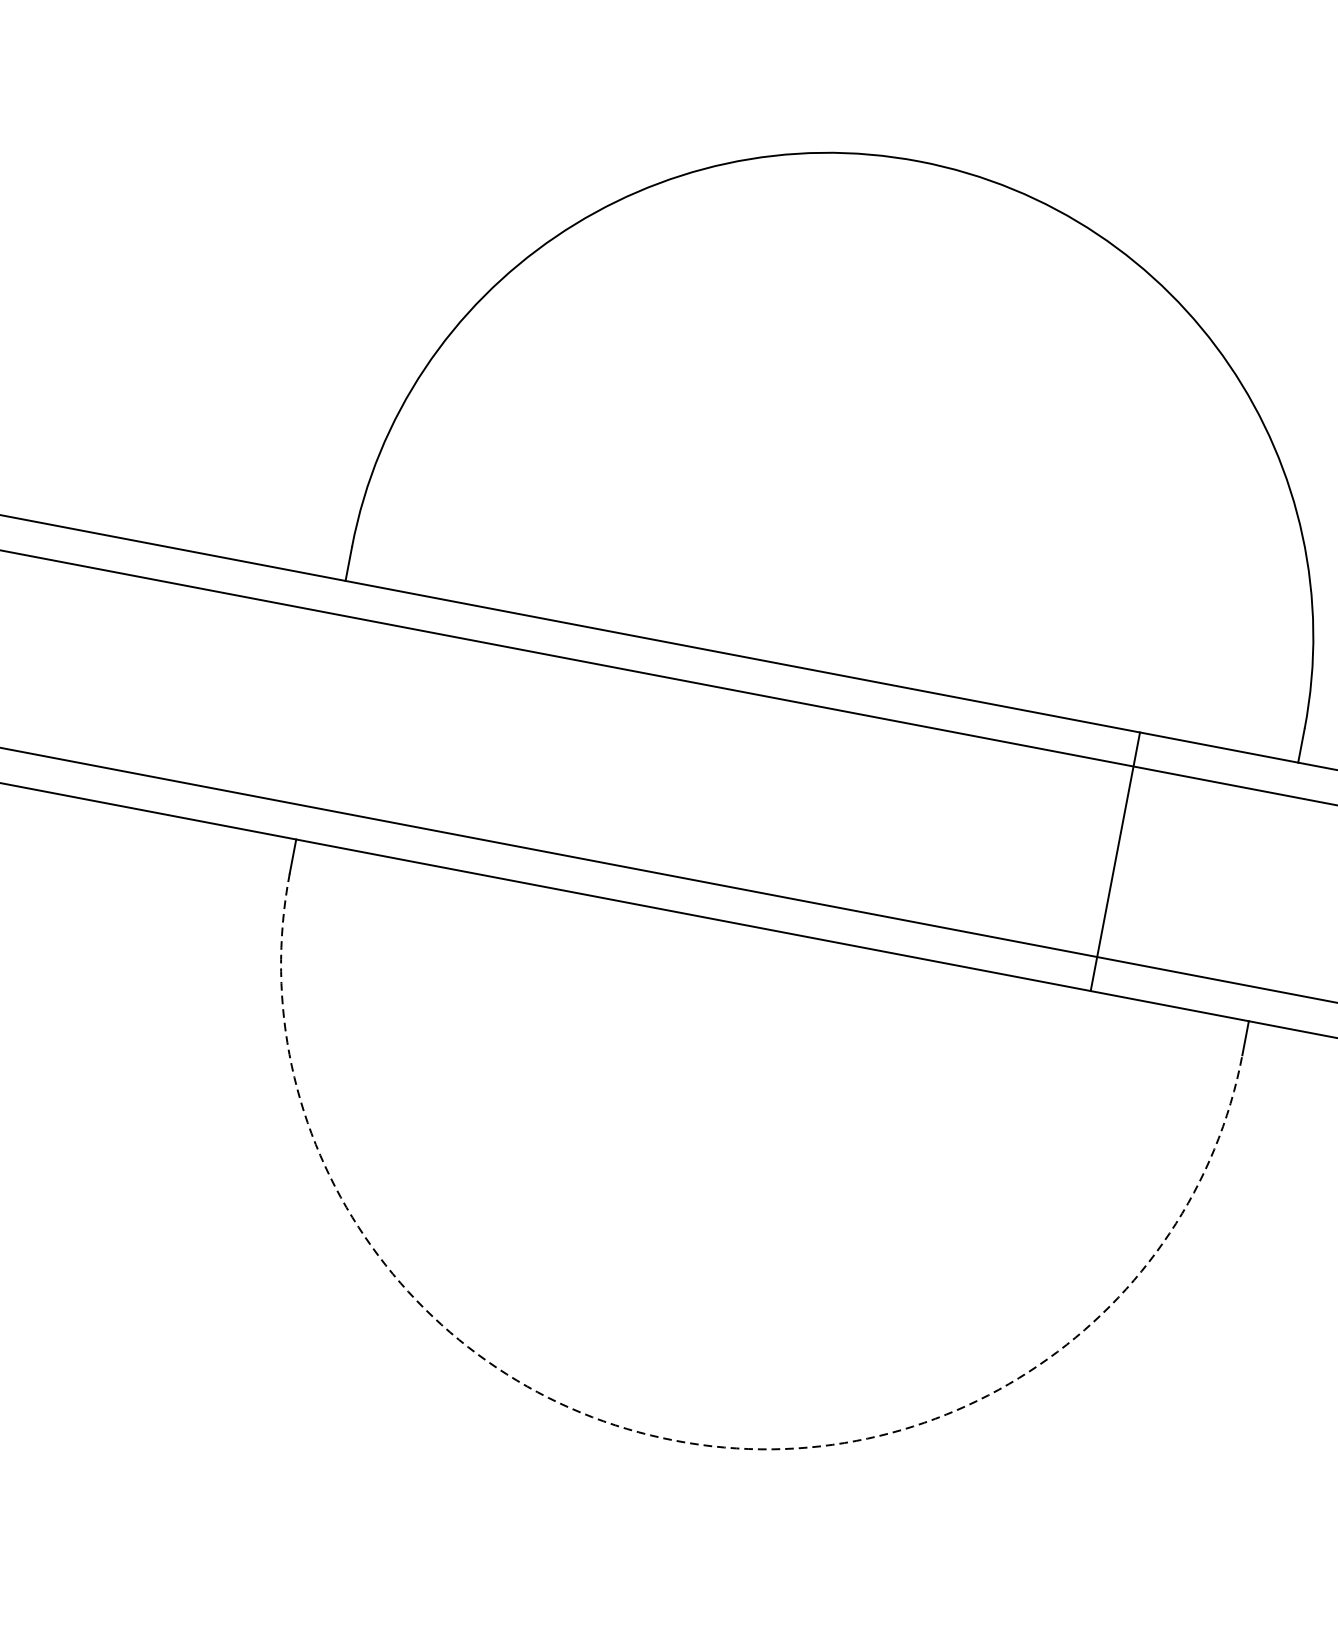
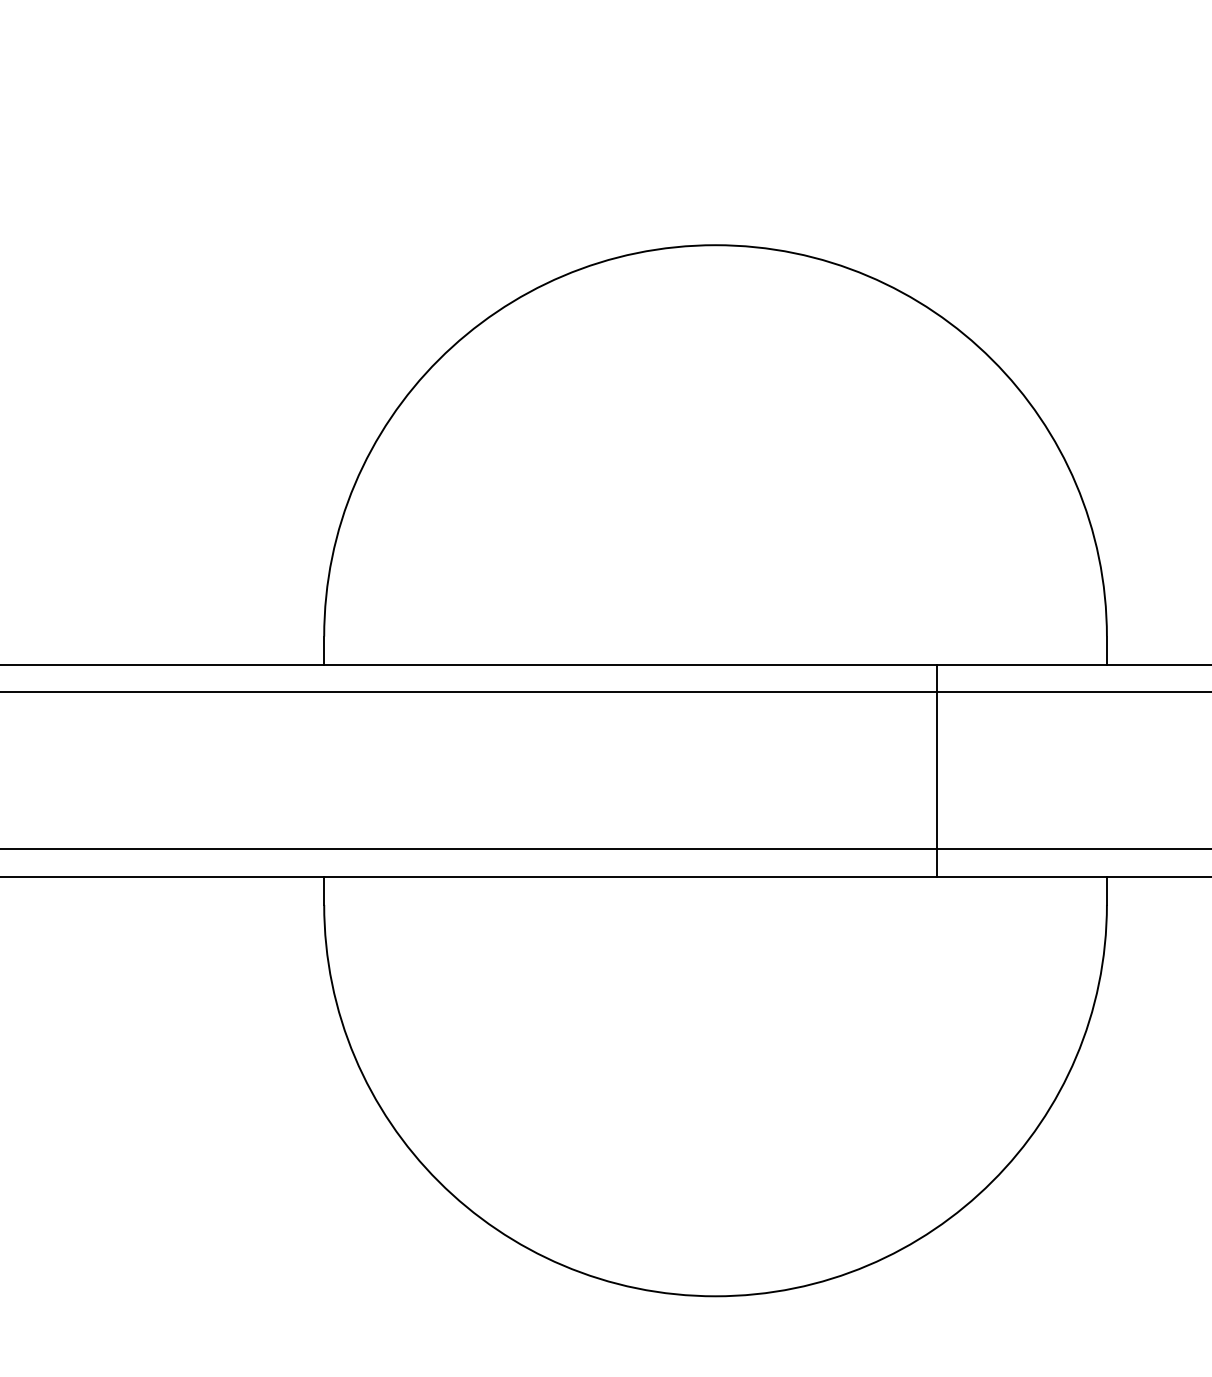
line: (1114, 861) -> (936, 770), moved
arc: (675, 1440) -> (715, 1296), dashed -> solid

